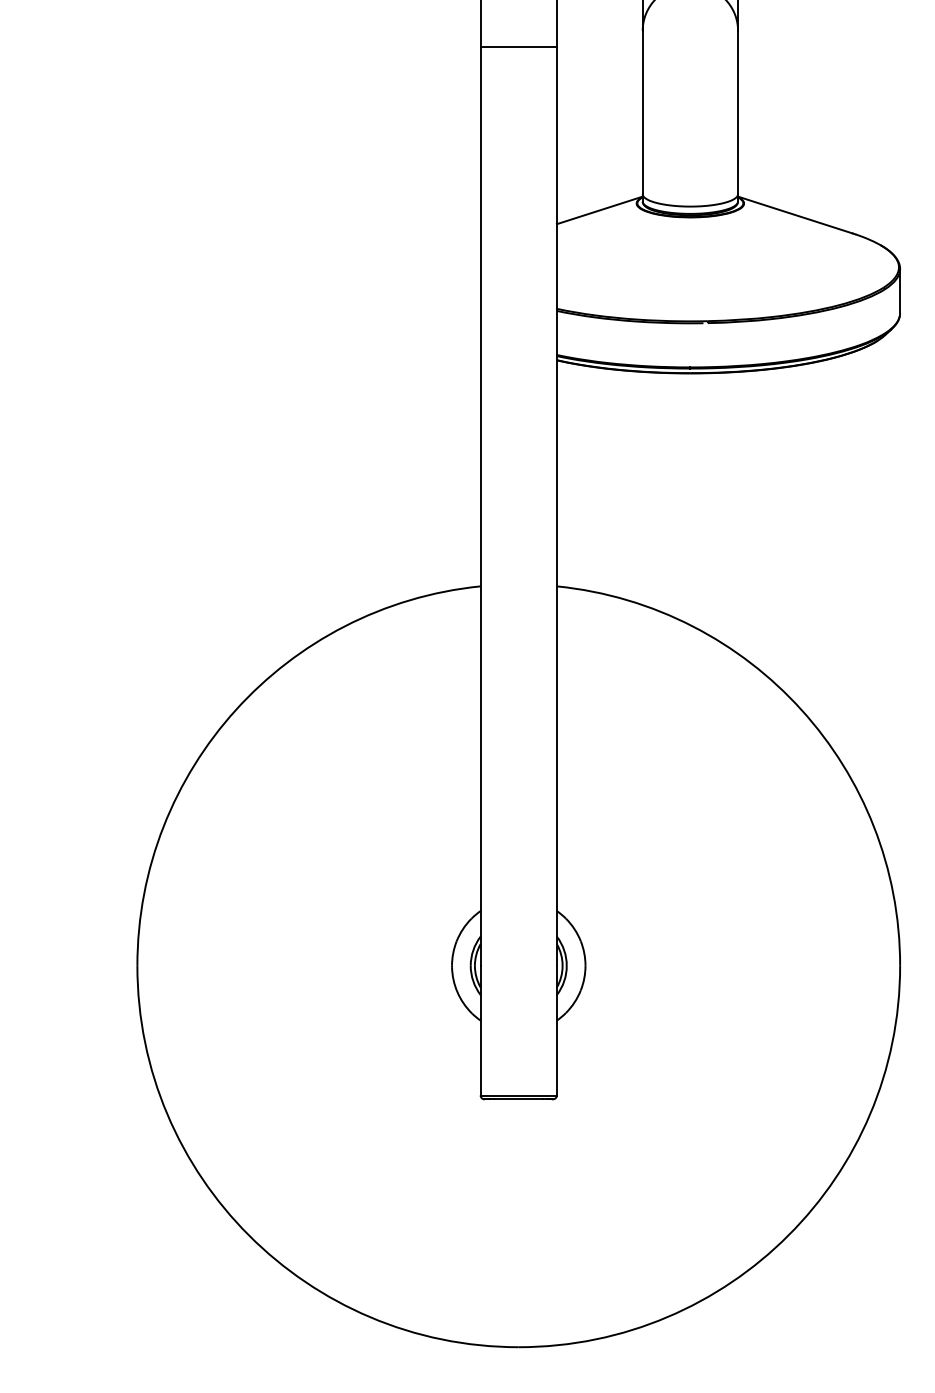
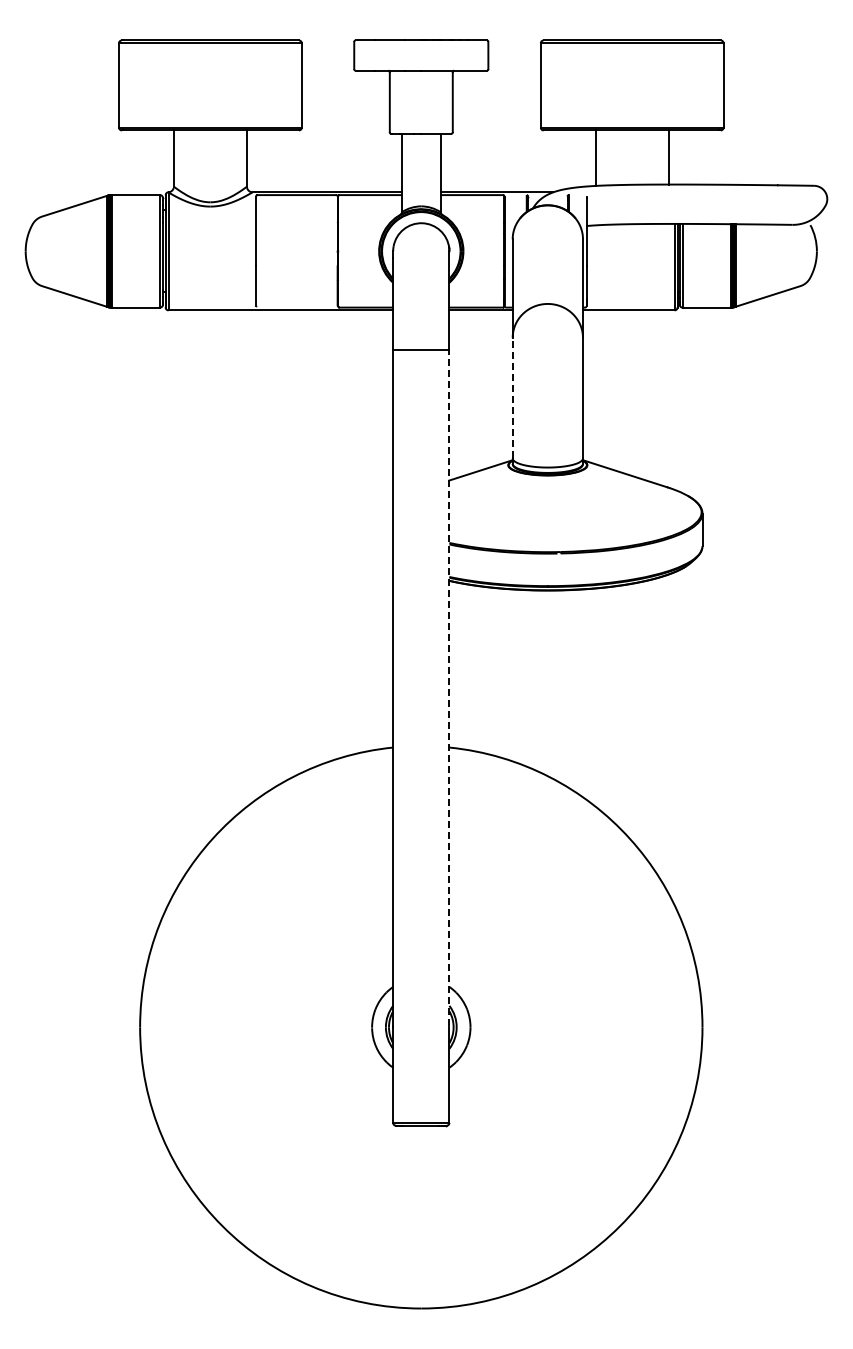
line: (642, 111) -> (512, 397), solid -> dashed
line: (557, 504) -> (449, 687), solid -> dashed

